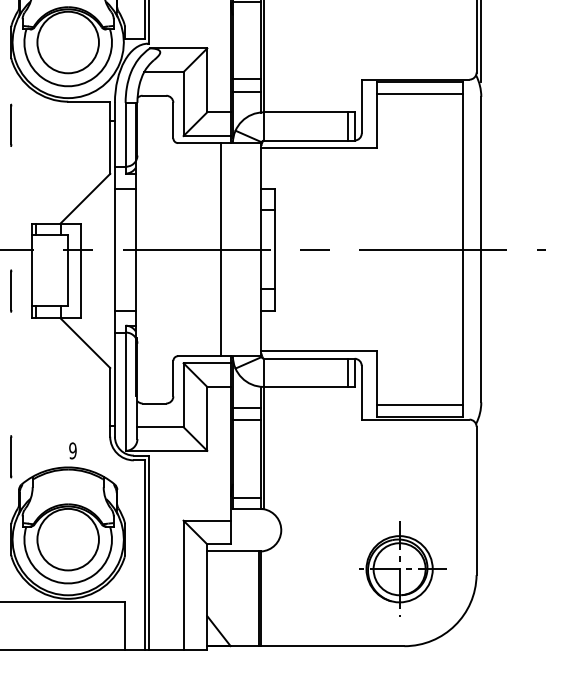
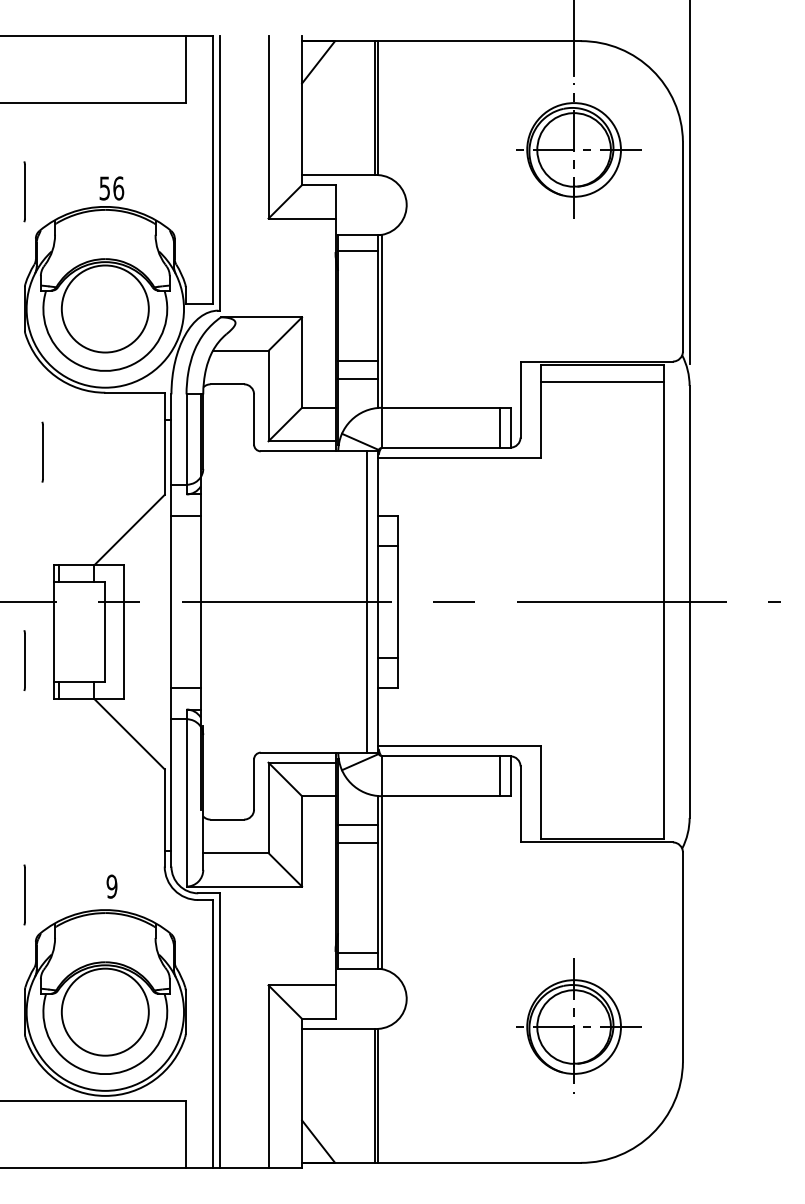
line: (11, 124) -> (42, 451), moved
line: (221, 249) -> (366, 601), moved
line: (419, 405) -> (602, 822), removed
part: (402, 568) -> (578, 1025), moved

